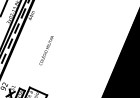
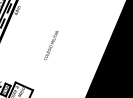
text: (46, 50) -> (51, 45), moved

